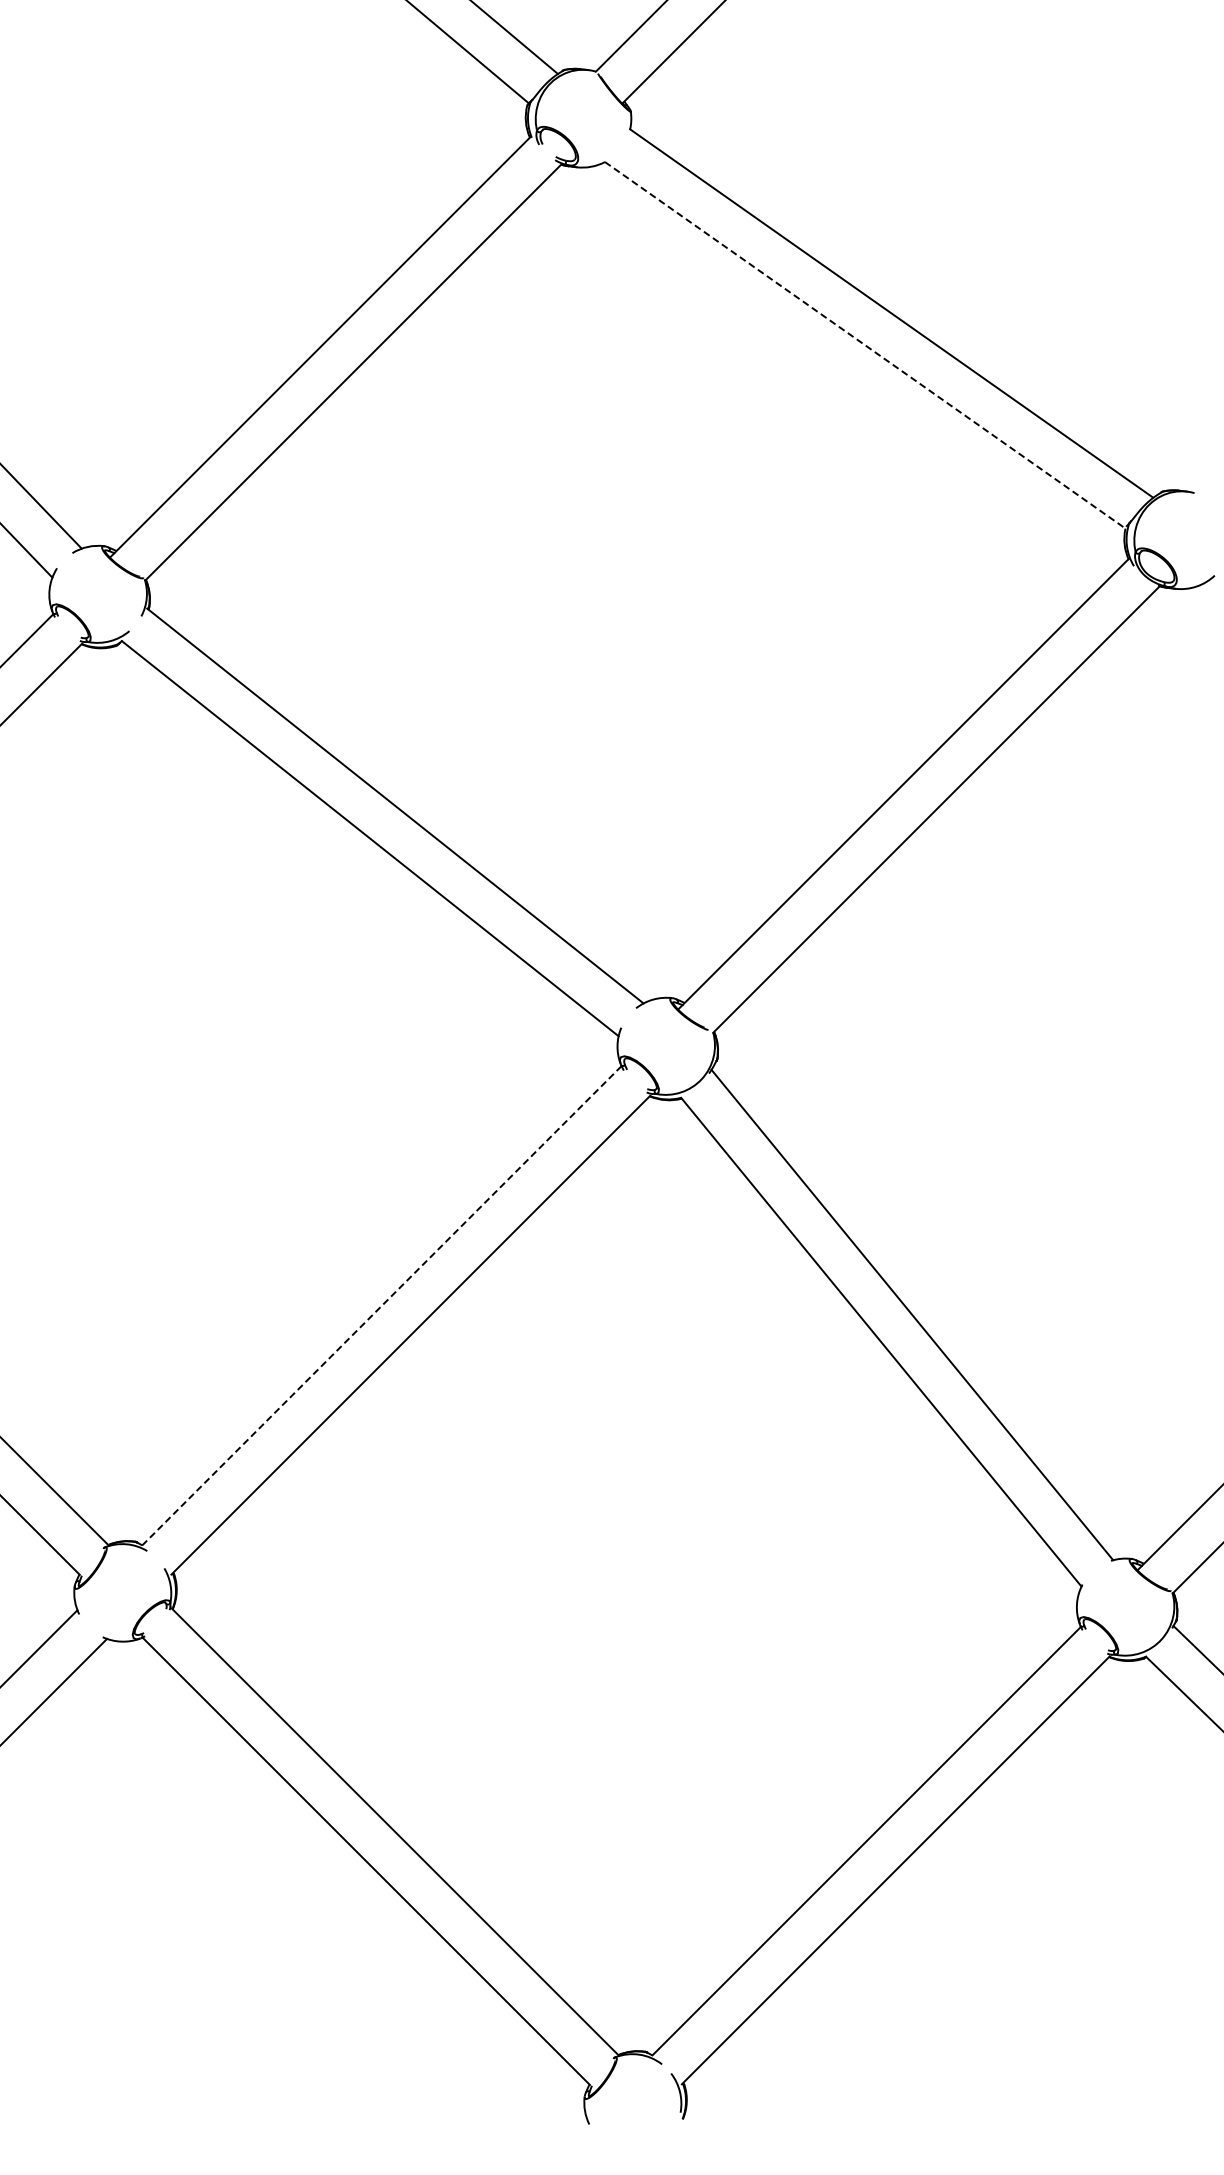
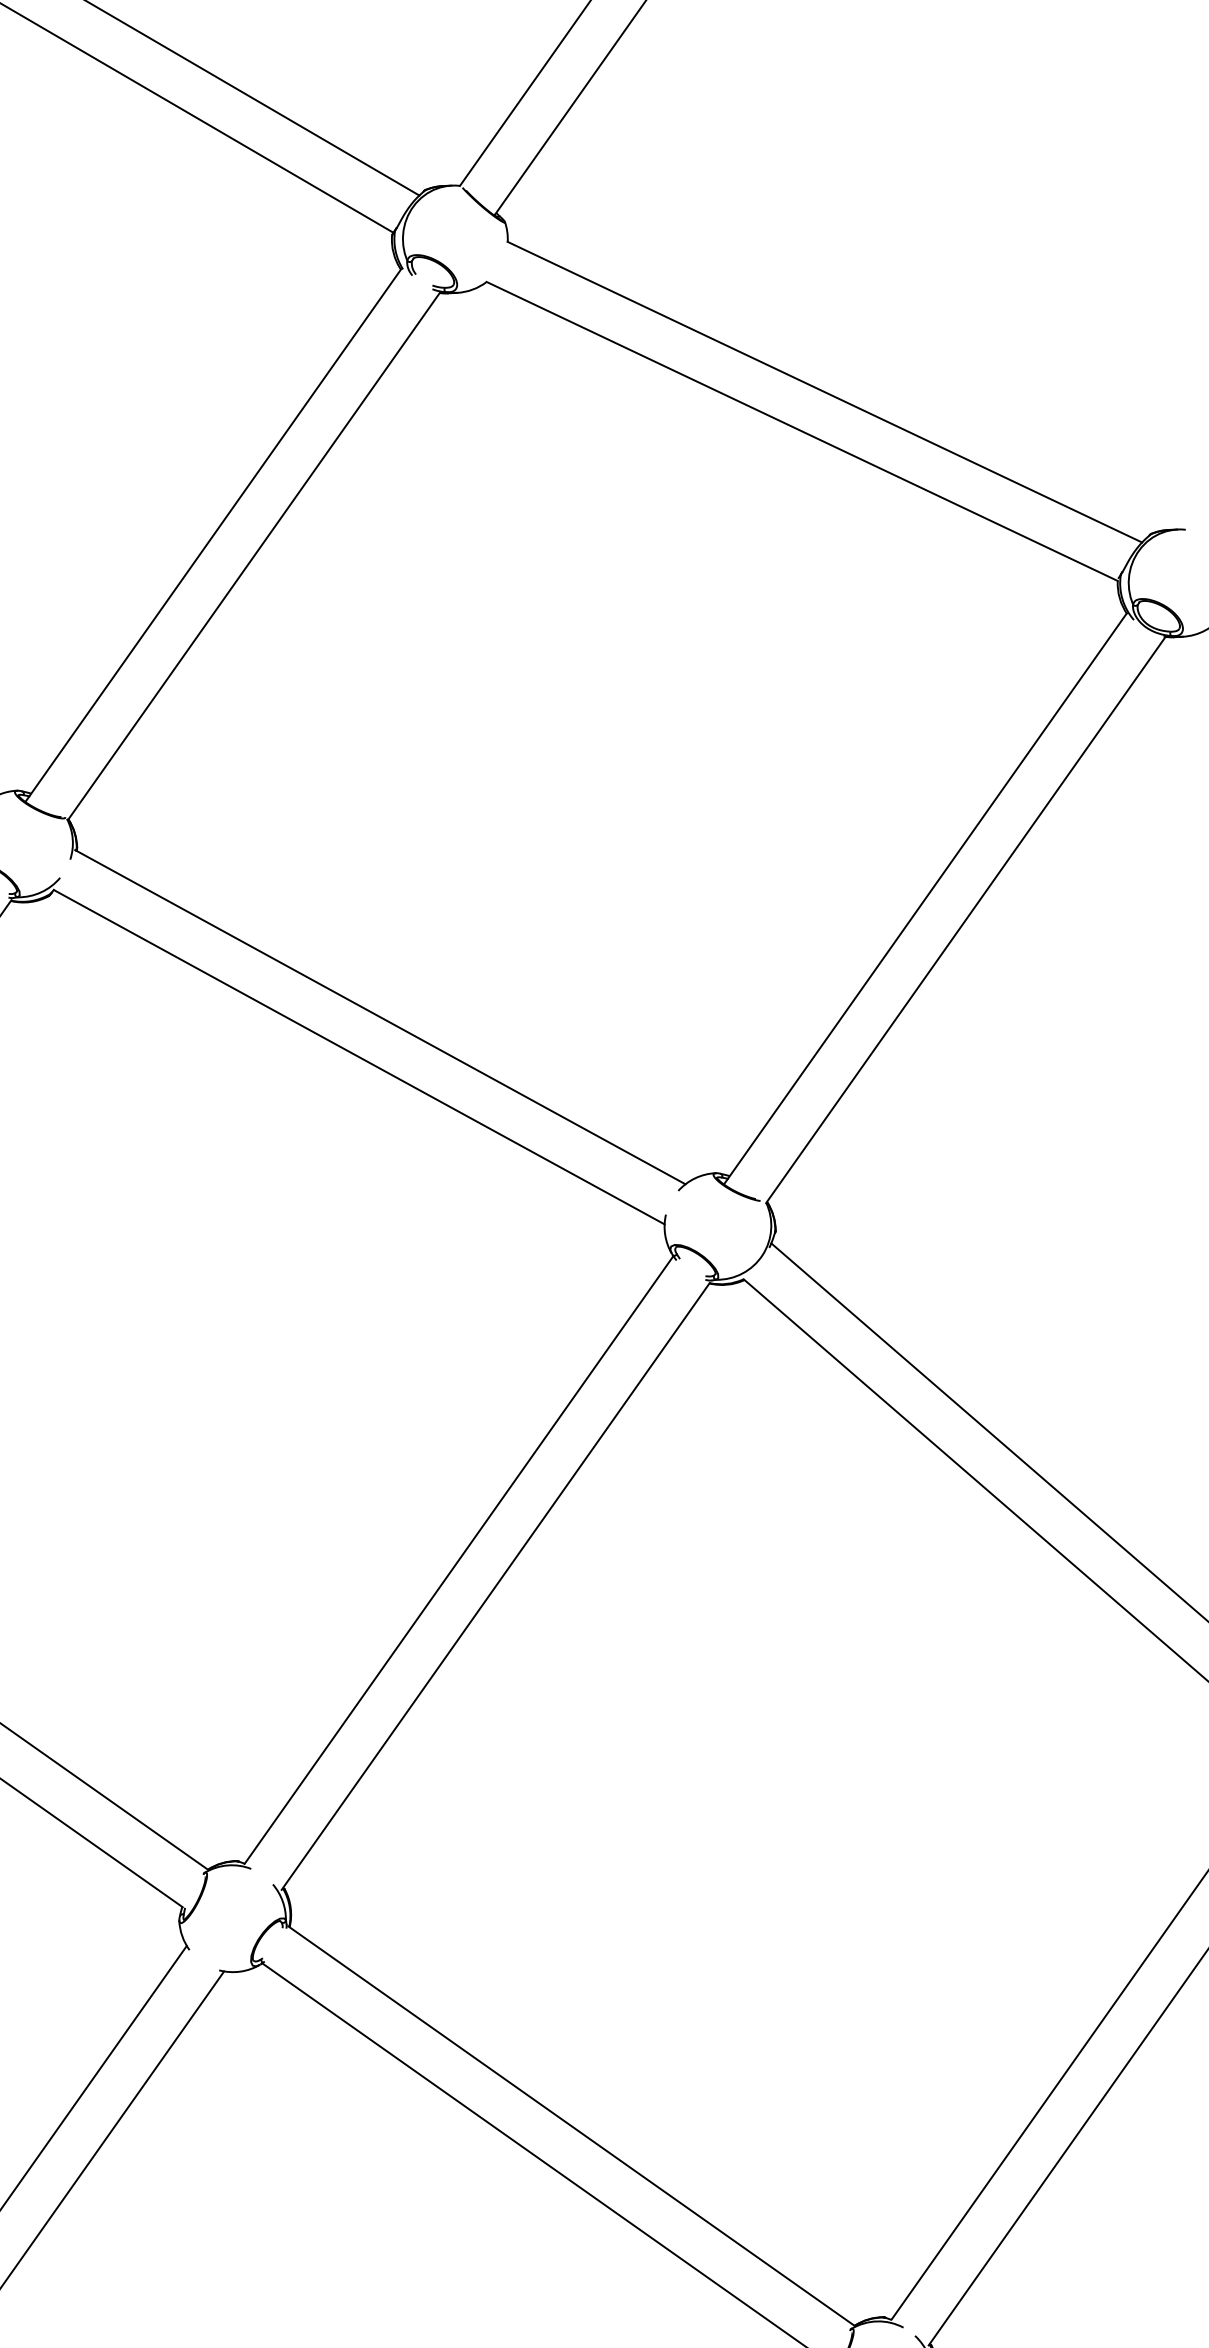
line: (865, 345) -> (802, 431), dashed -> solid
line: (381, 1306) -> (458, 1560), dashed -> solid

